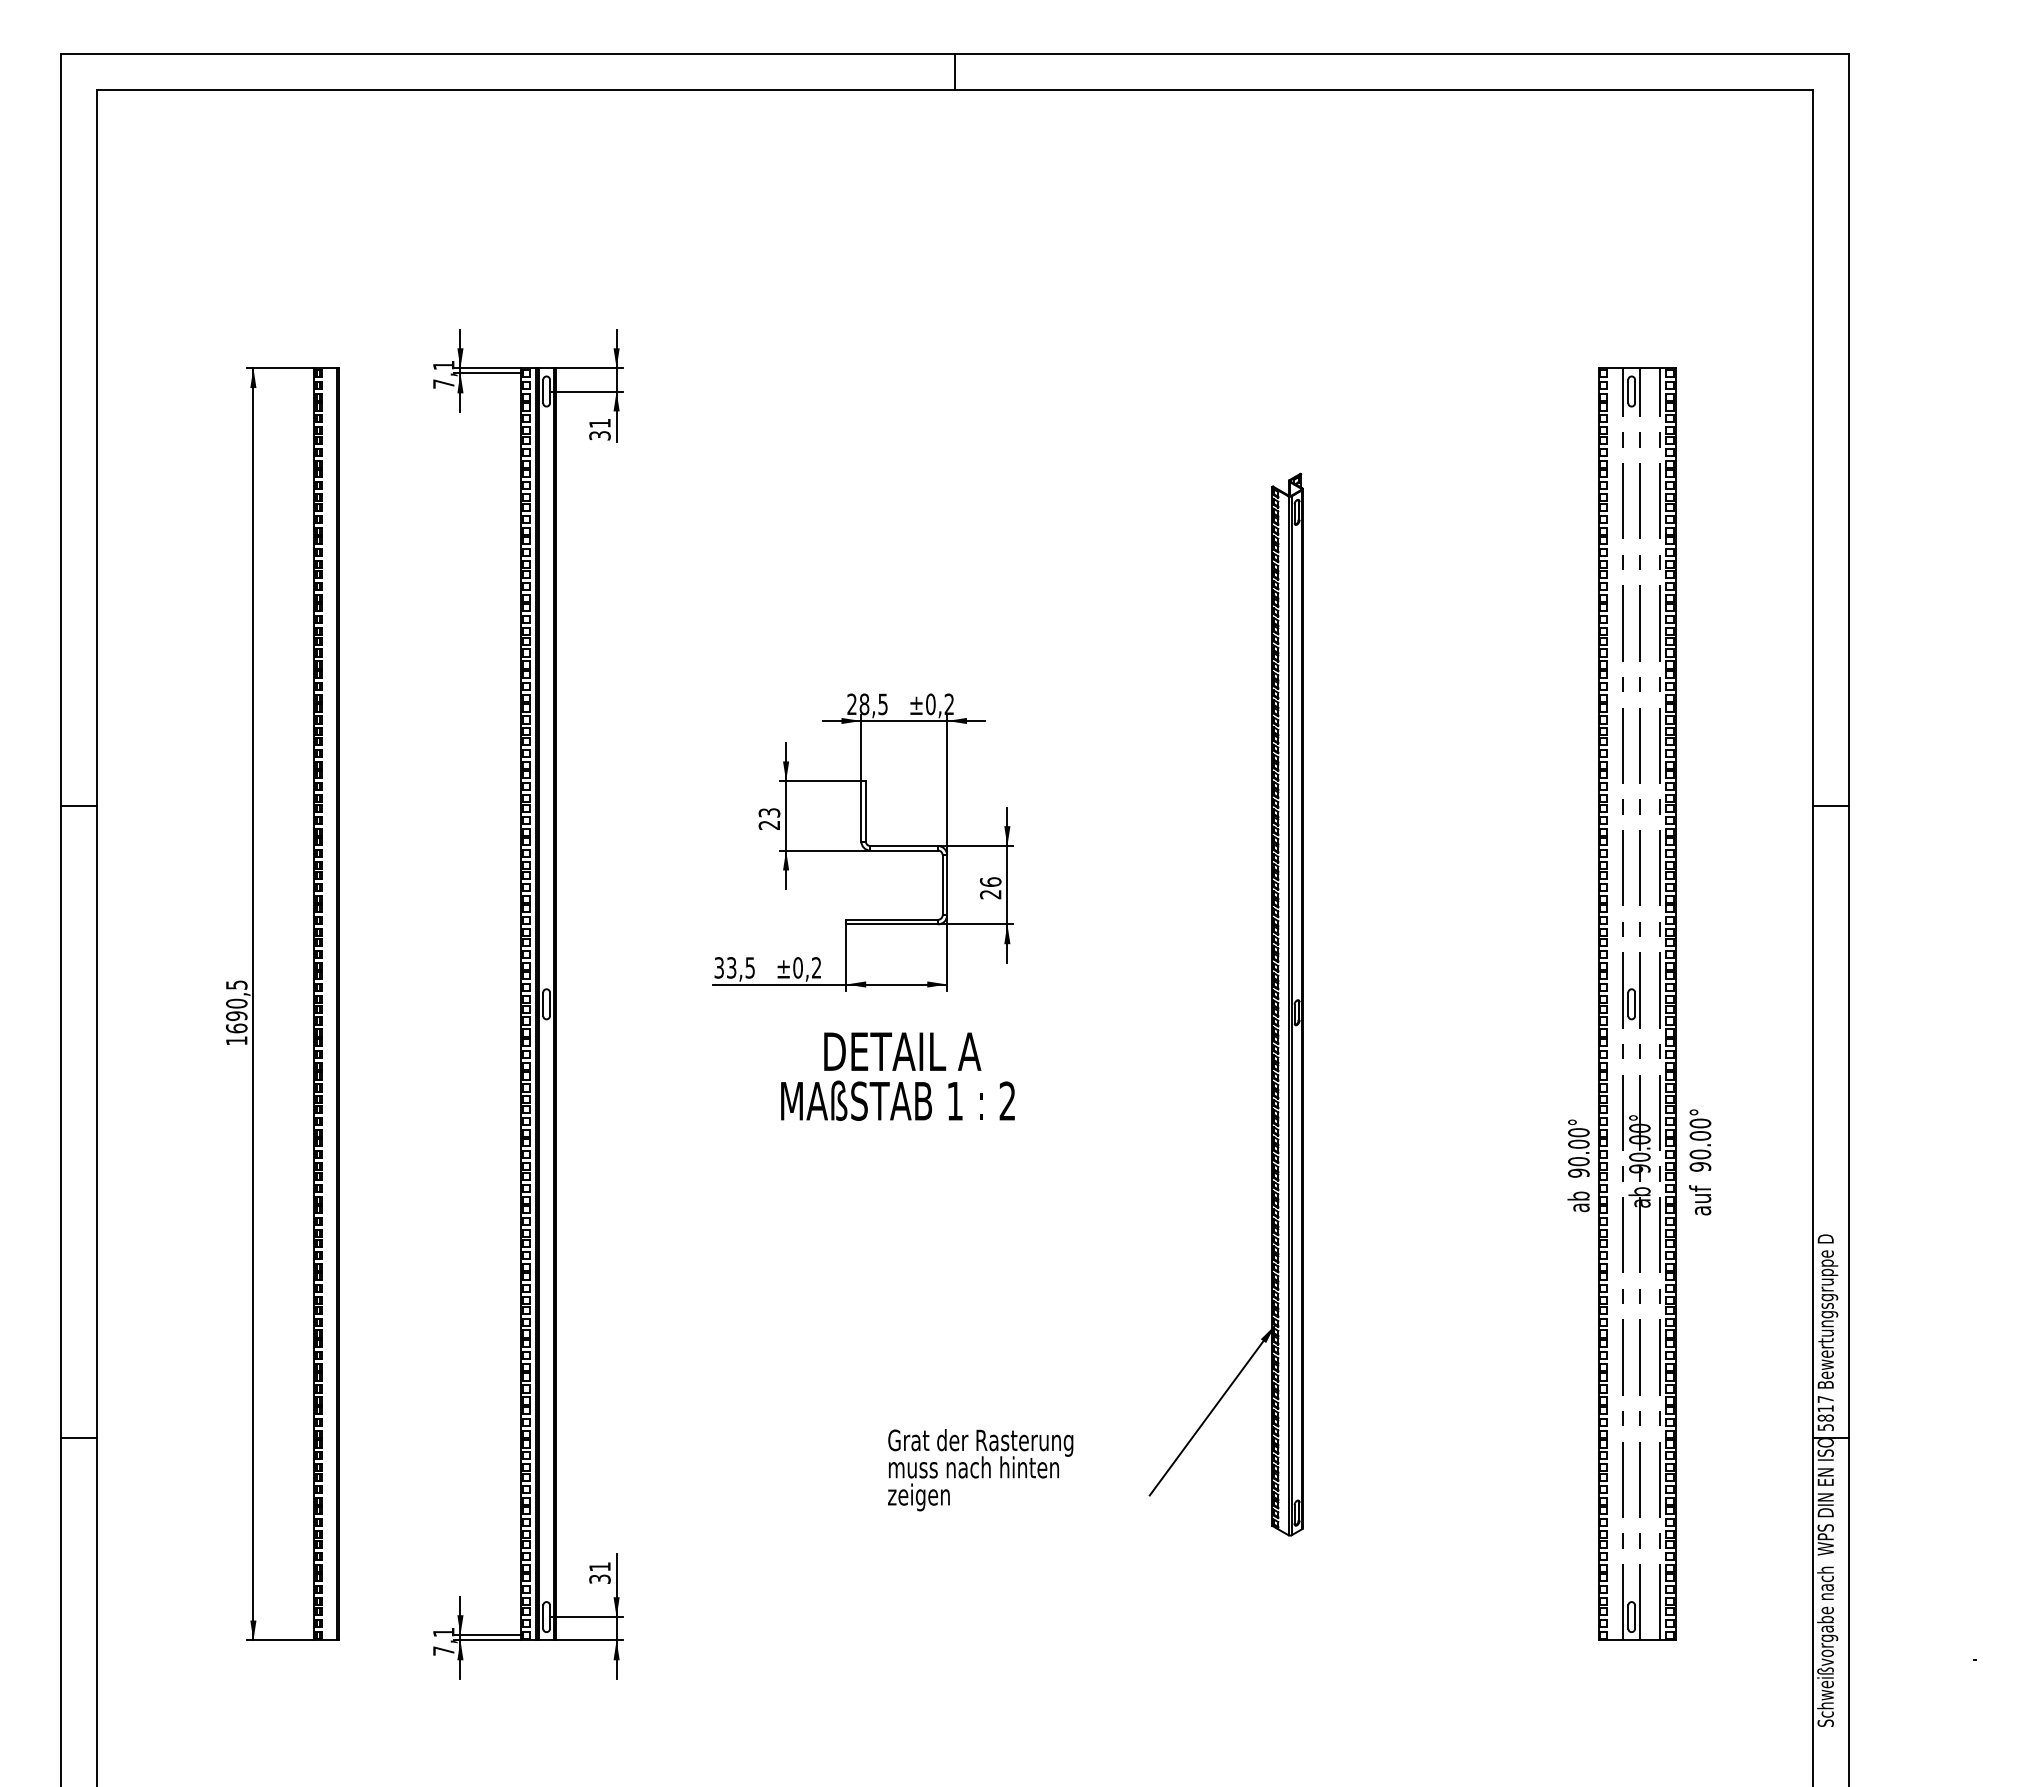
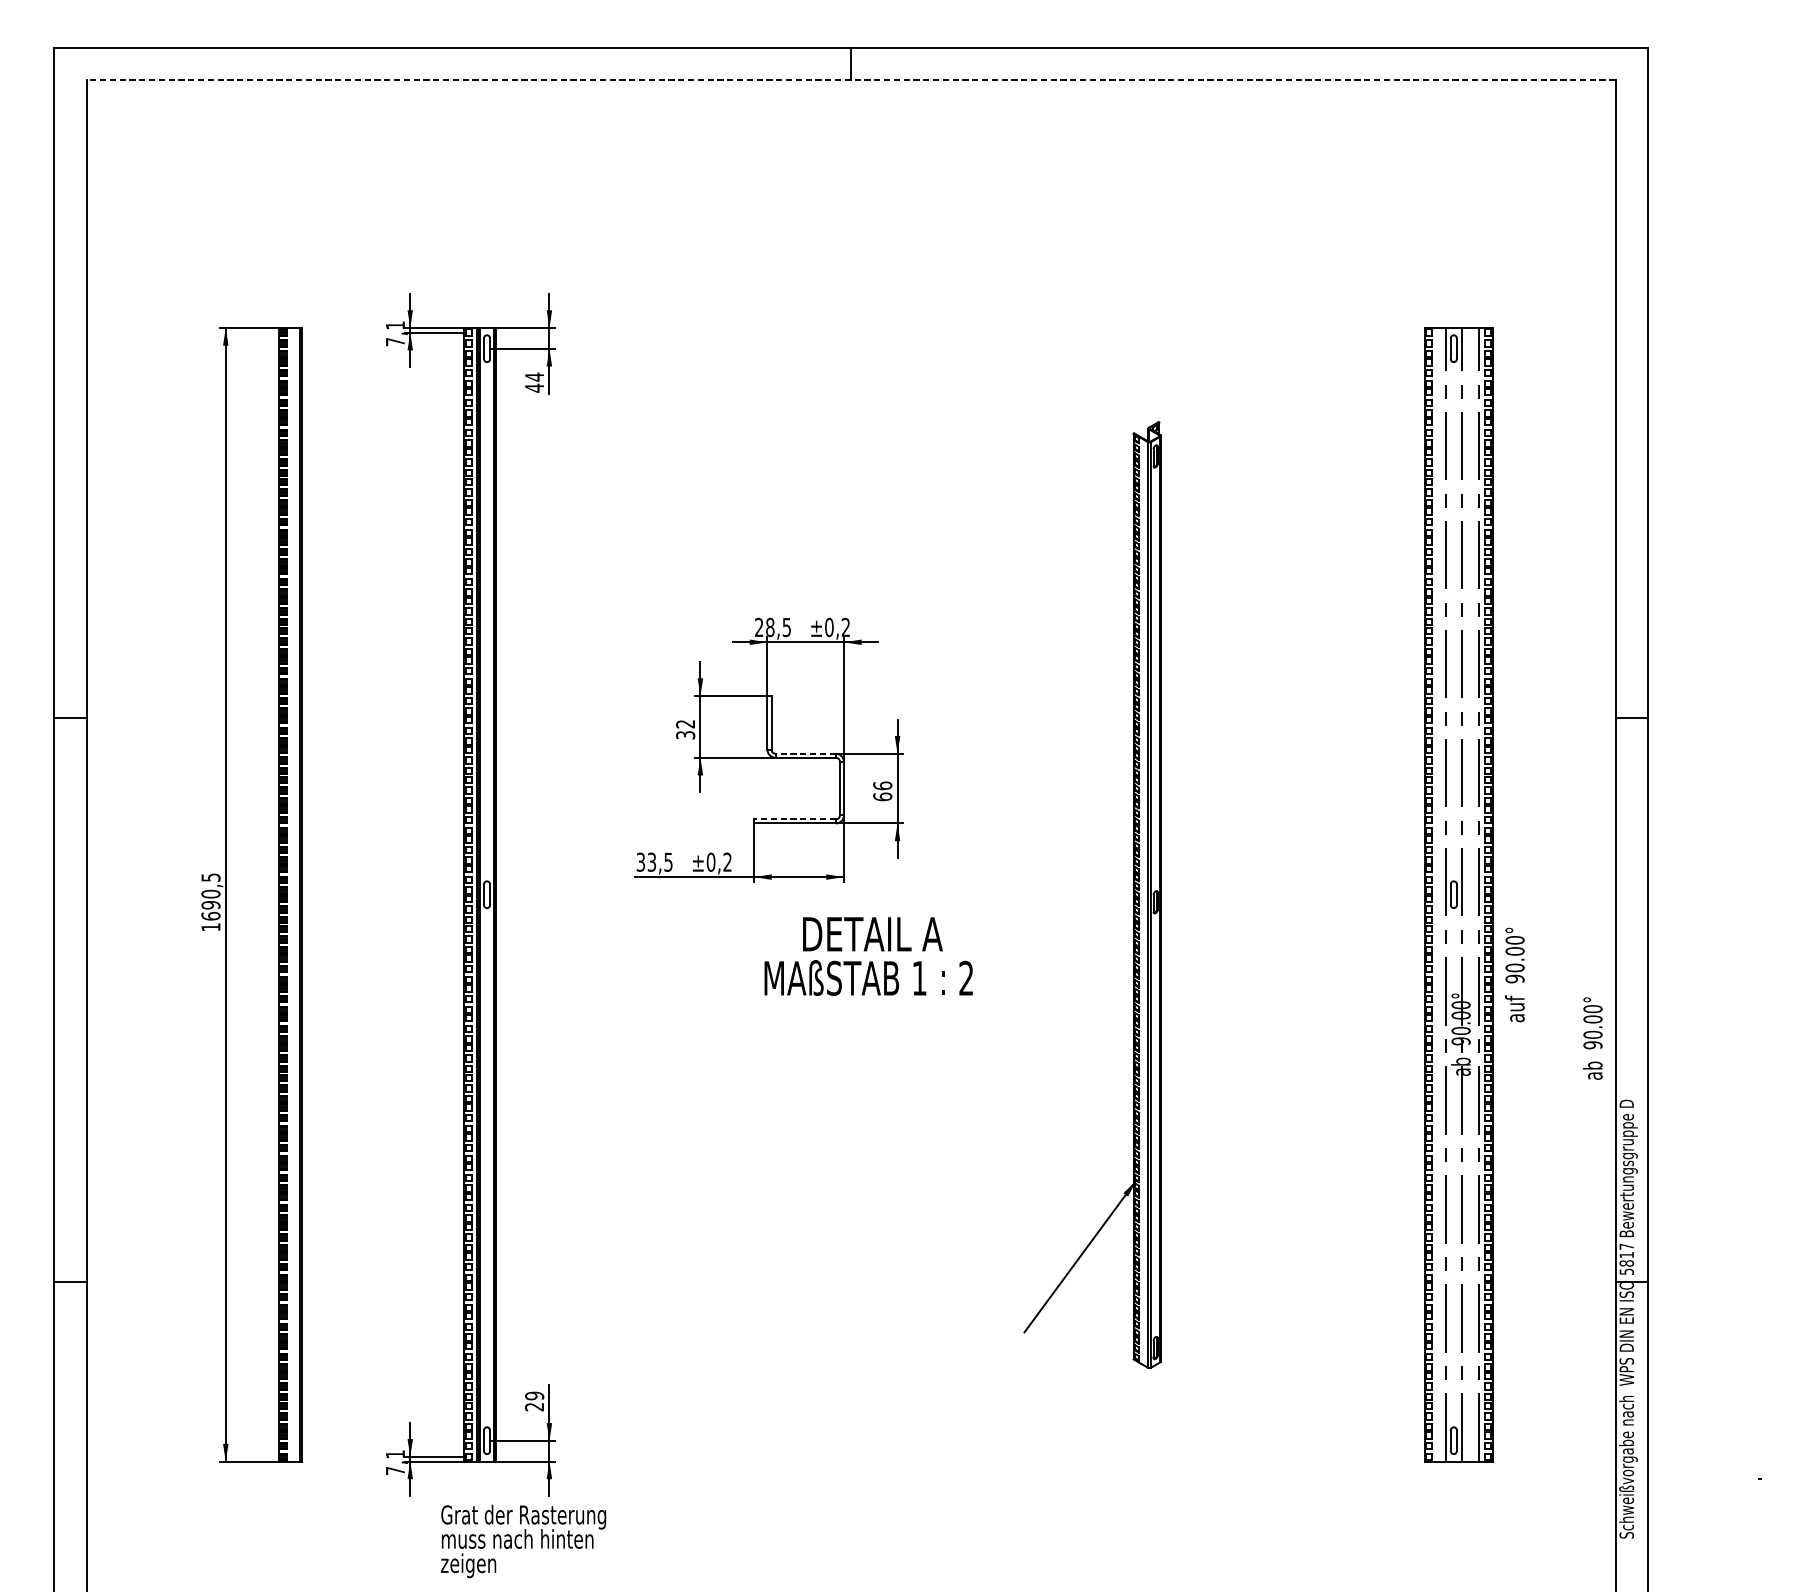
line: (955, 89) -> (851, 79), solid -> dashed
text: (599, 429) -> (534, 382), 31 -> 44
text: (769, 818) -> (685, 729), 23 -> 32
line: (904, 846) -> (805, 754), solid -> dashed
text: (990, 894) -> (882, 796), 26 -> 66
line: (892, 919) -> (795, 819), solid -> dashed
text: (897, 1076) -> (868, 956), moved
text: (1700, 1162) -> (1515, 975), moved
text: (1578, 1165) -> (1592, 1038), moved
text: (980, 1470) -> (523, 1541), moved
text: (599, 1572) -> (534, 1400), 31 -> 29

